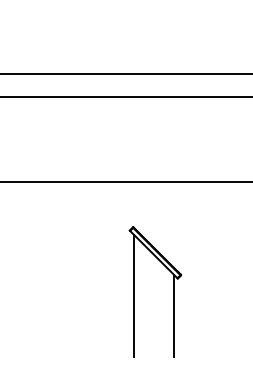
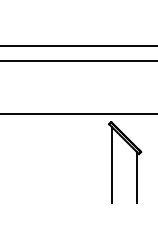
part: (173, 291) -> (136, 162), moved

